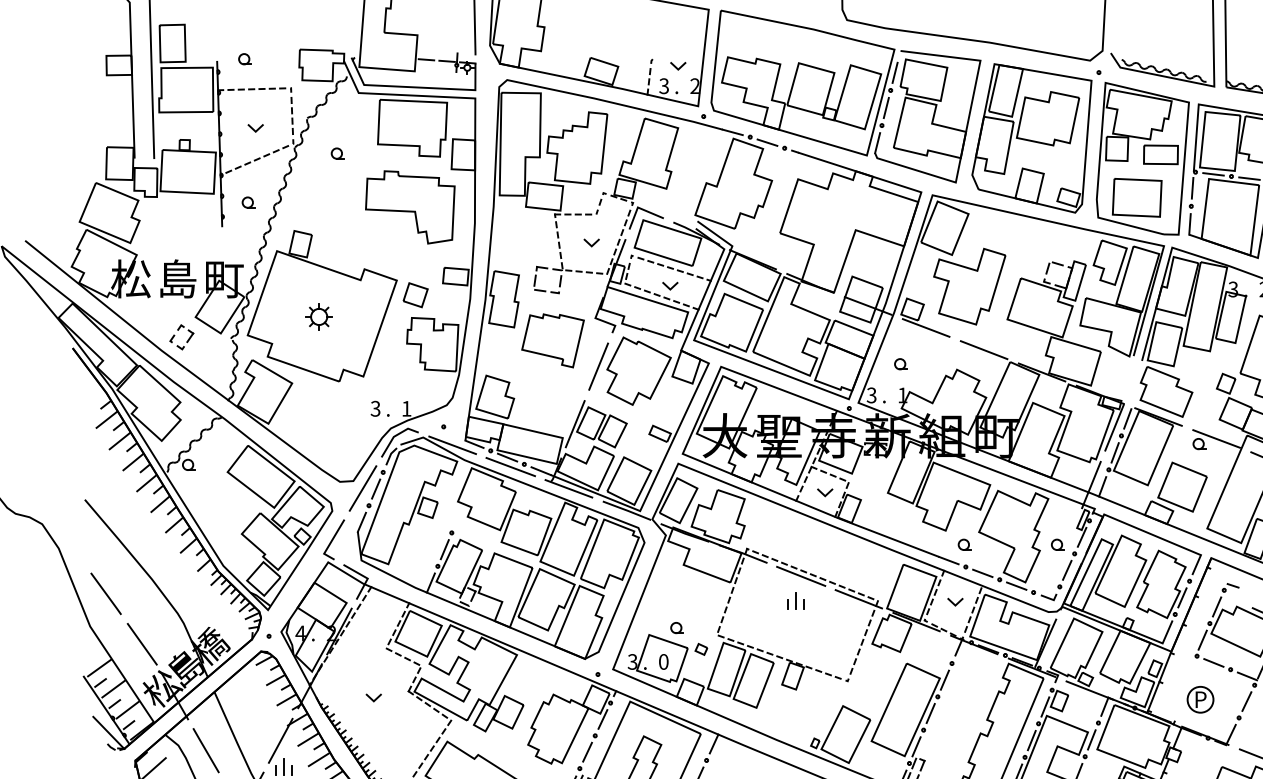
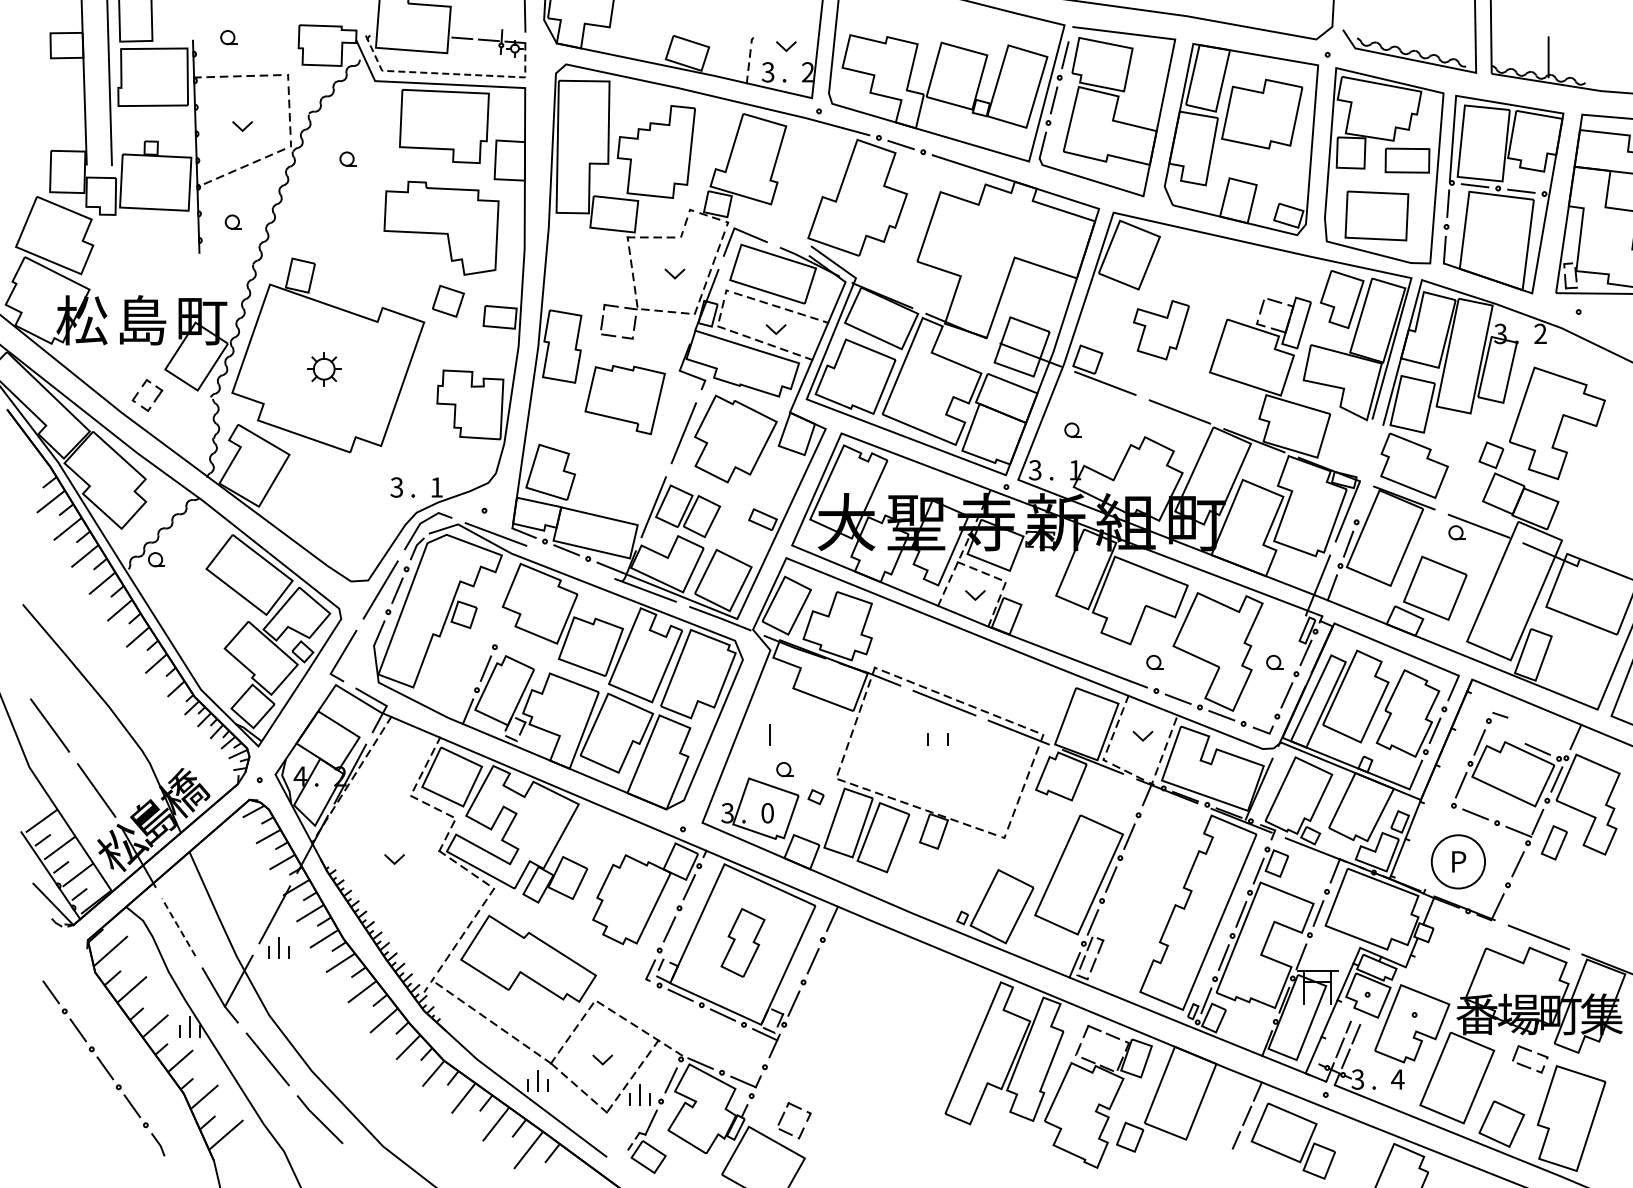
line: (418, 87) -> (451, 74), solid -> dashed
part: (969, 286) -> (1161, 329), size x0.6
part: (415, 294) -> (448, 300), moved
line: (1127, 418) -> (1364, 500), removed
line: (510, 467) -> (570, 562), removed
line: (795, 600) -> (769, 734), moved
circle: (1200, 699) -> (1458, 861), size x1.6
line: (205, 749) -> (178, 926), solid -> dashed

